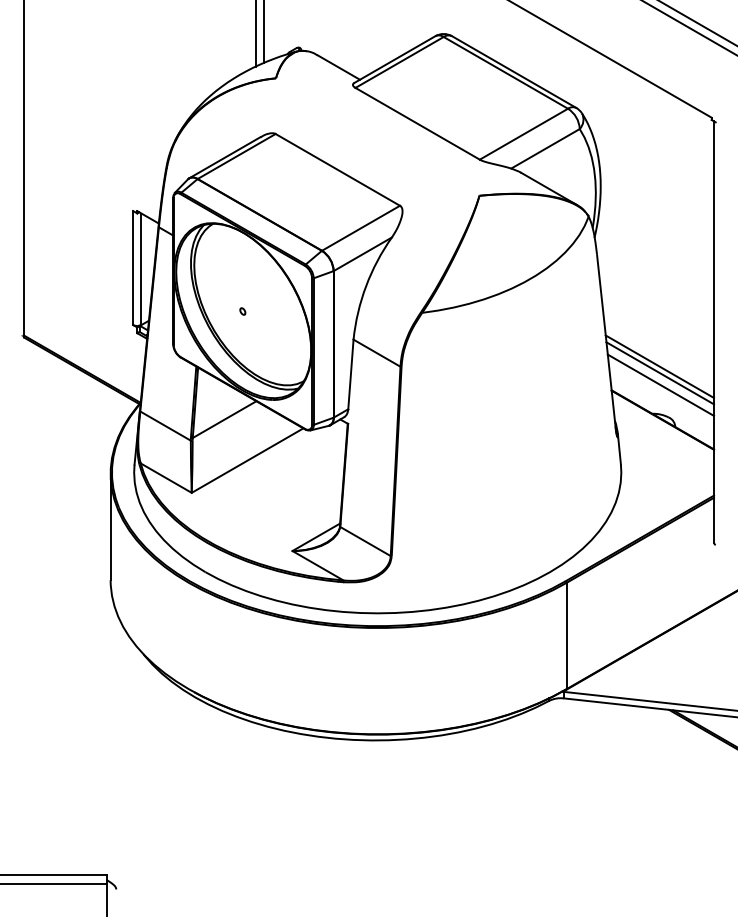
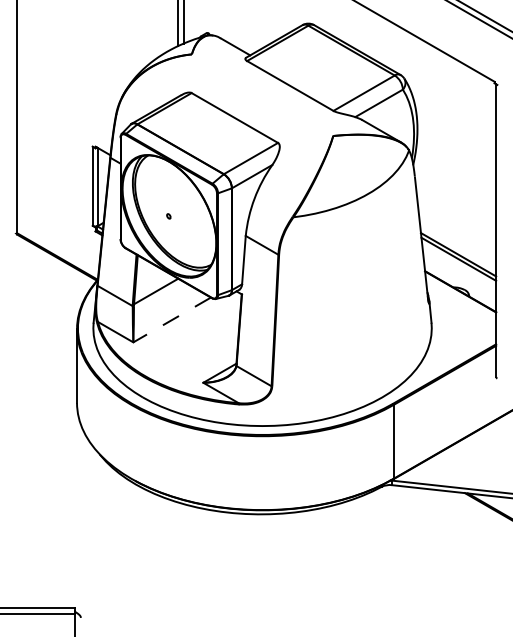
line: (661, 385) -> (459, 267), removed
line: (248, 459) -> (172, 319), solid -> dashed

